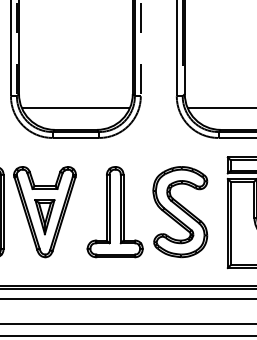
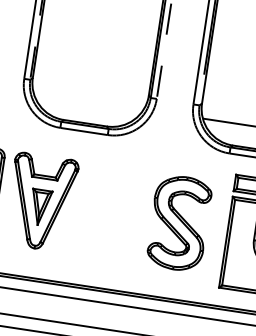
line: (75, 108) -> (88, 101), removed
part: (114, 212) -> (111, 213), removed

